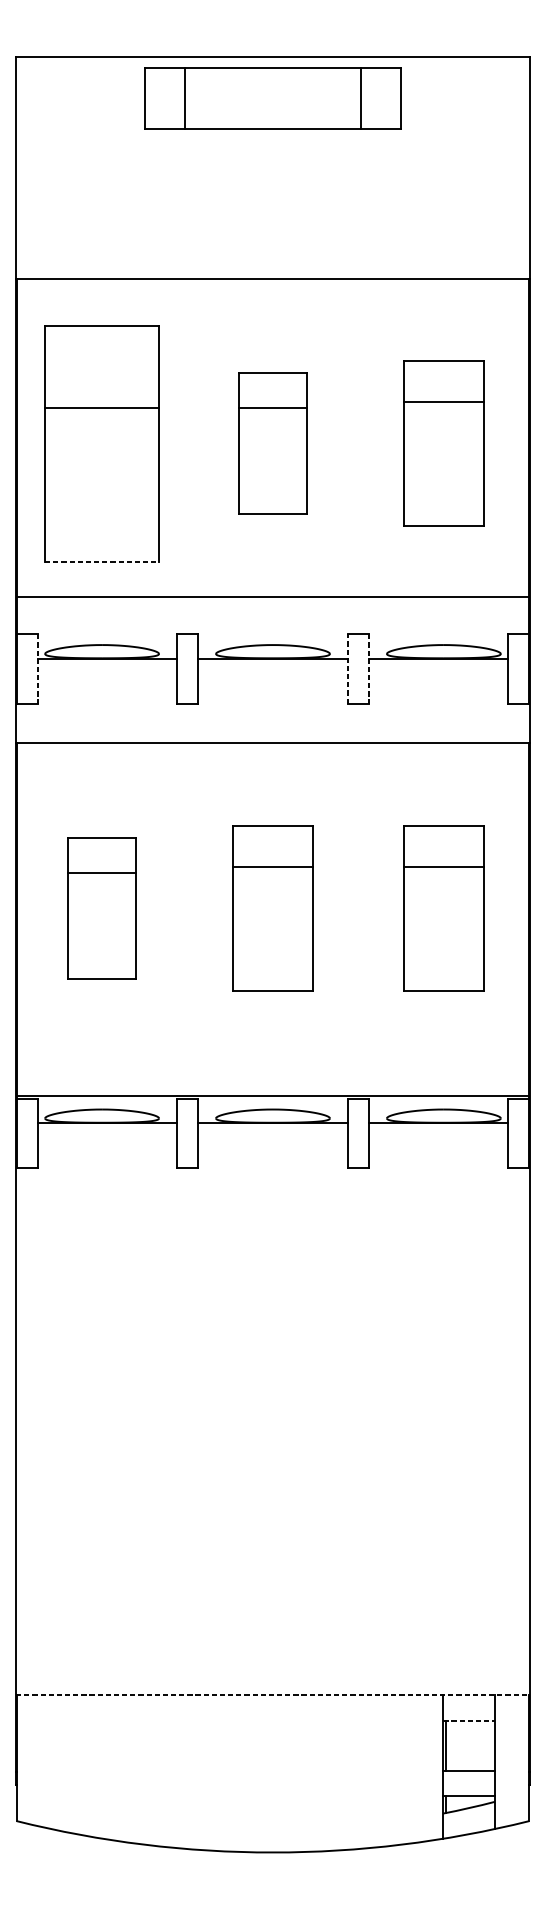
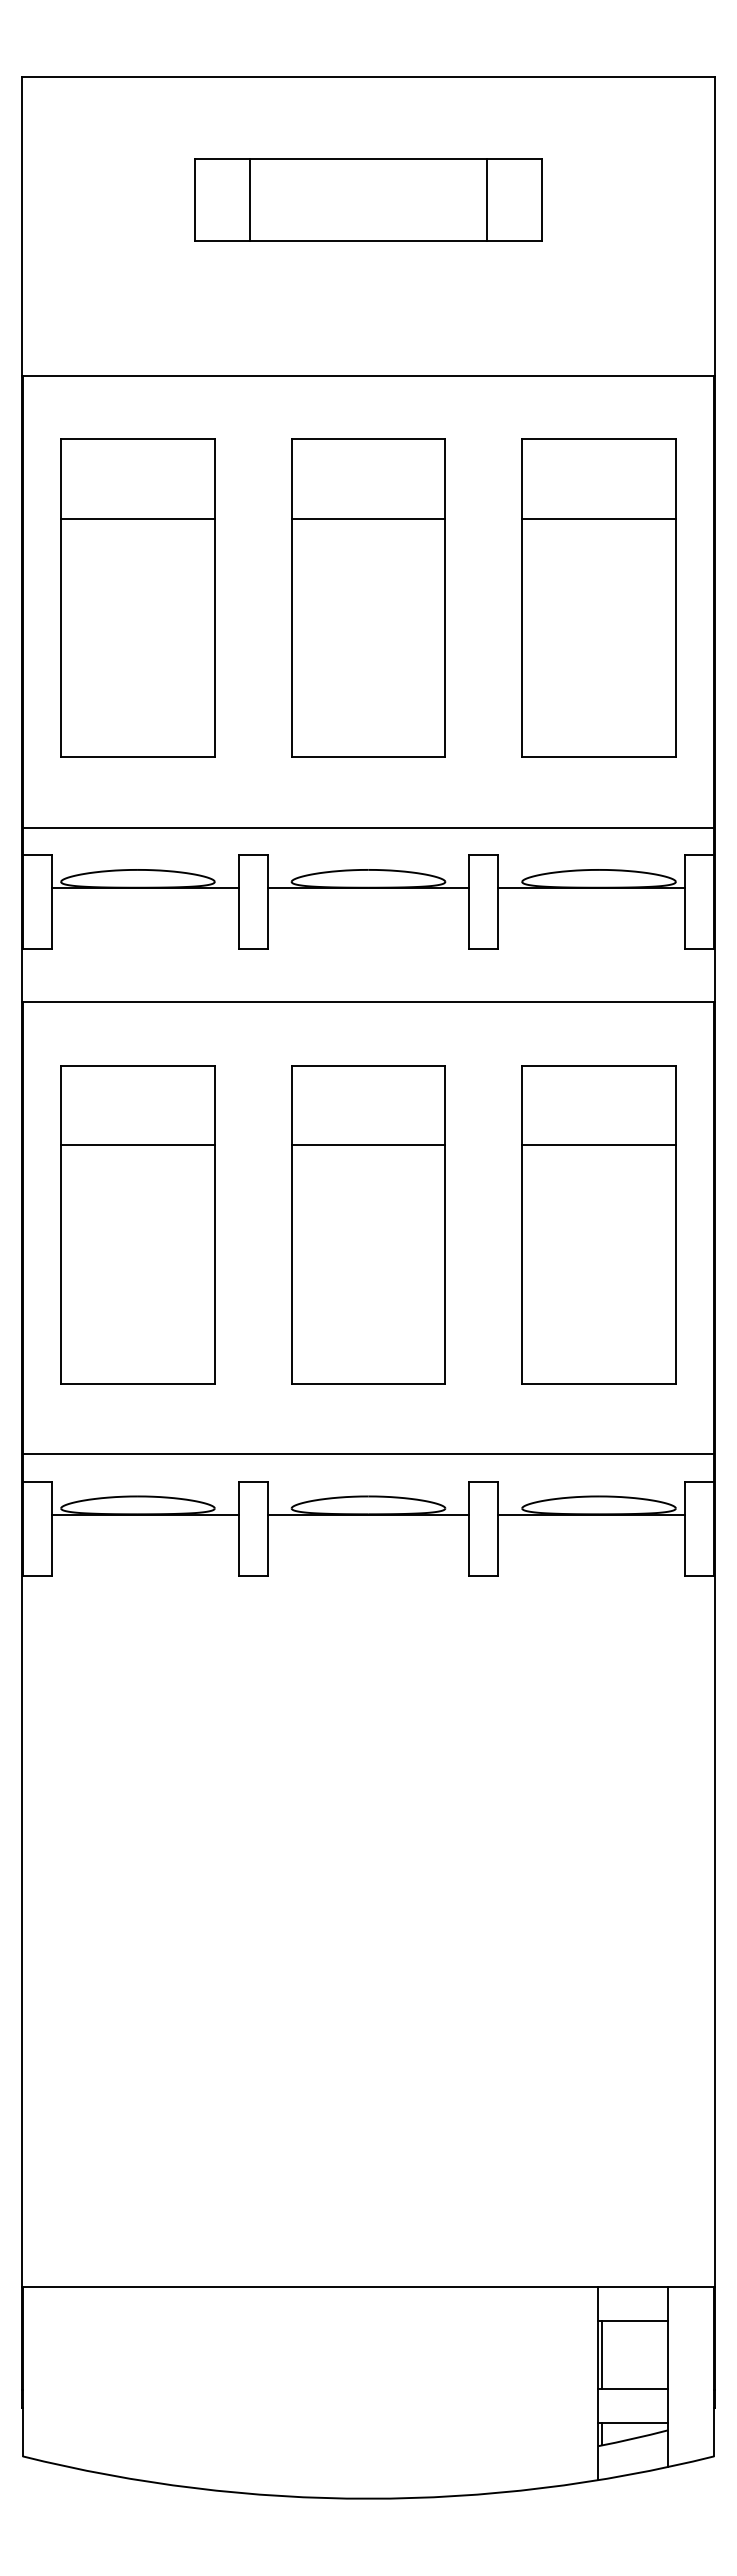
part: (273, 98) -> (368, 199), moved
line: (101, 407) -> (137, 518), moved
part: (273, 443) -> (368, 597), size x1.67
part: (443, 443) -> (598, 597), size x1.43
line: (101, 561) -> (137, 757), dashed -> solid
line: (273, 596) -> (368, 827), moved
line: (38, 669) -> (51, 902), dashed -> solid
line: (347, 669) -> (469, 902), dashed -> solid
line: (369, 669) -> (498, 902), dashed -> solid
part: (101, 907) -> (137, 1224), size x1.67
part: (273, 907) -> (368, 1224), size x1.43
part: (443, 907) -> (598, 1224), size x1.43
line: (273, 1096) -> (368, 1454), moved
line: (273, 1695) -> (368, 2286), dashed -> solid
line: (469, 1720) -> (633, 2320), dashed -> solid

